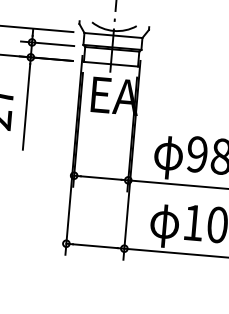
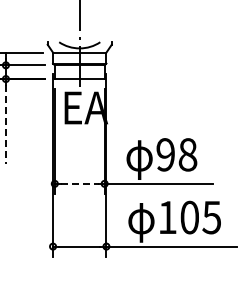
line: (26, 107) -> (5, 125), solid -> dashed
line: (100, 177) -> (79, 183), solid -> dashed

